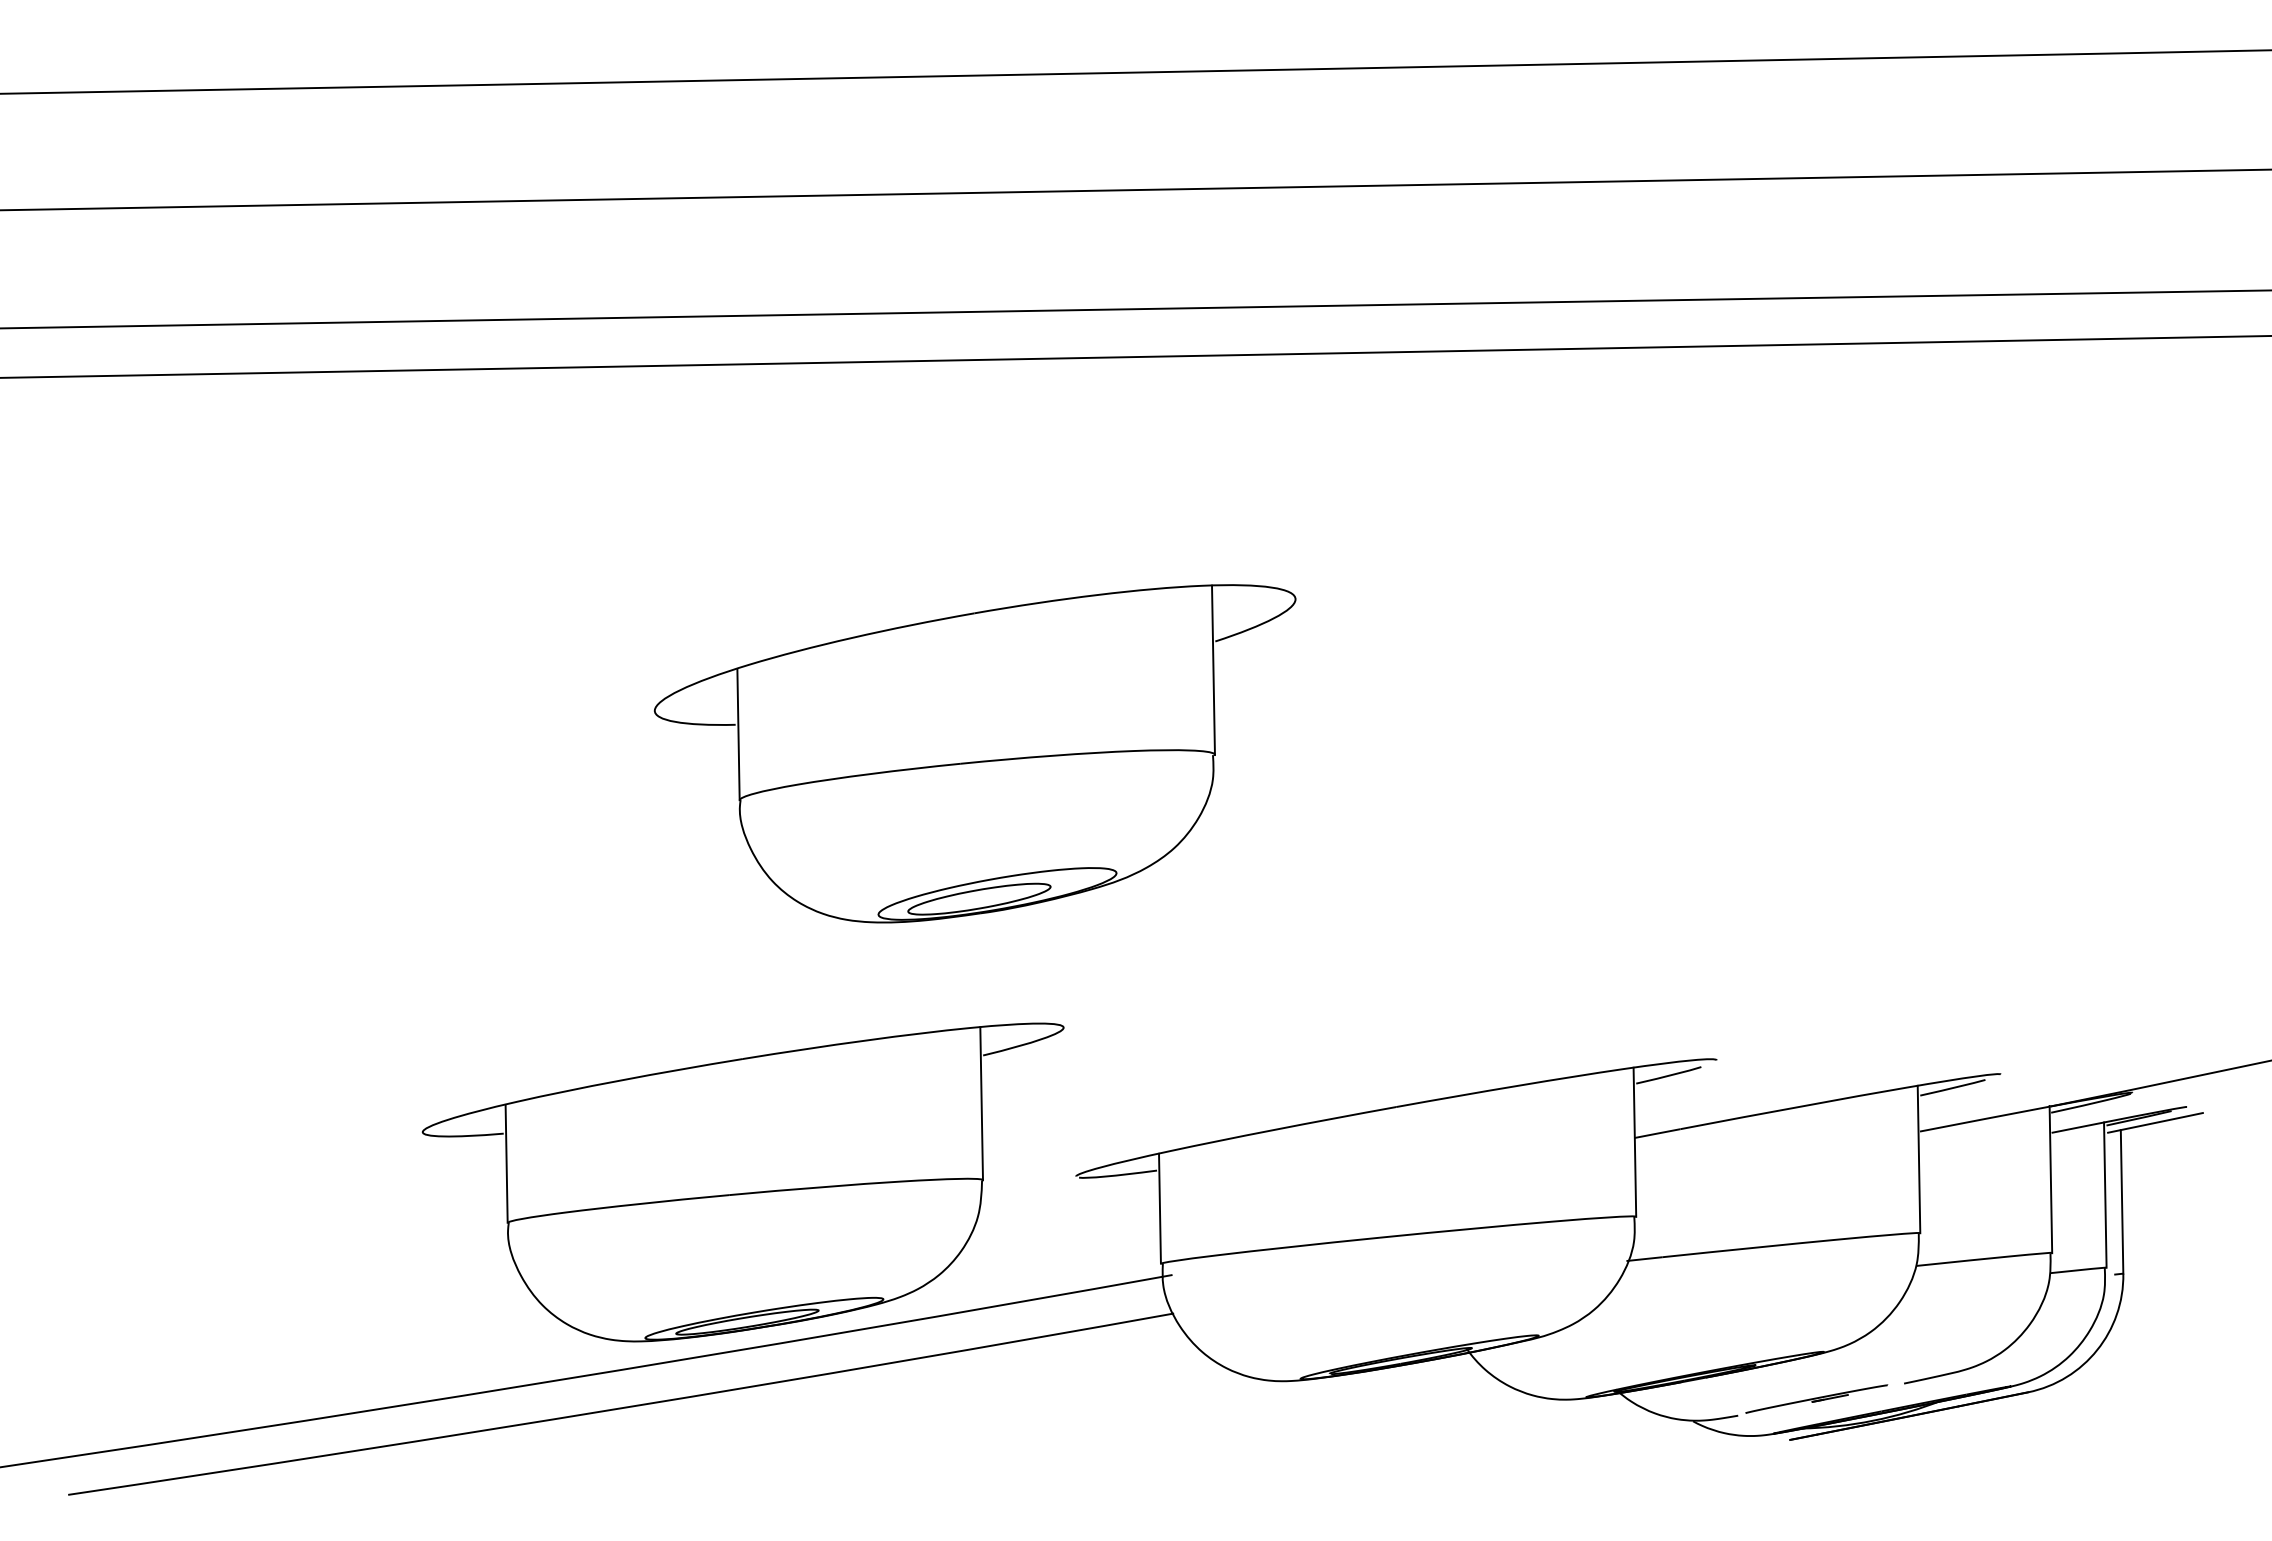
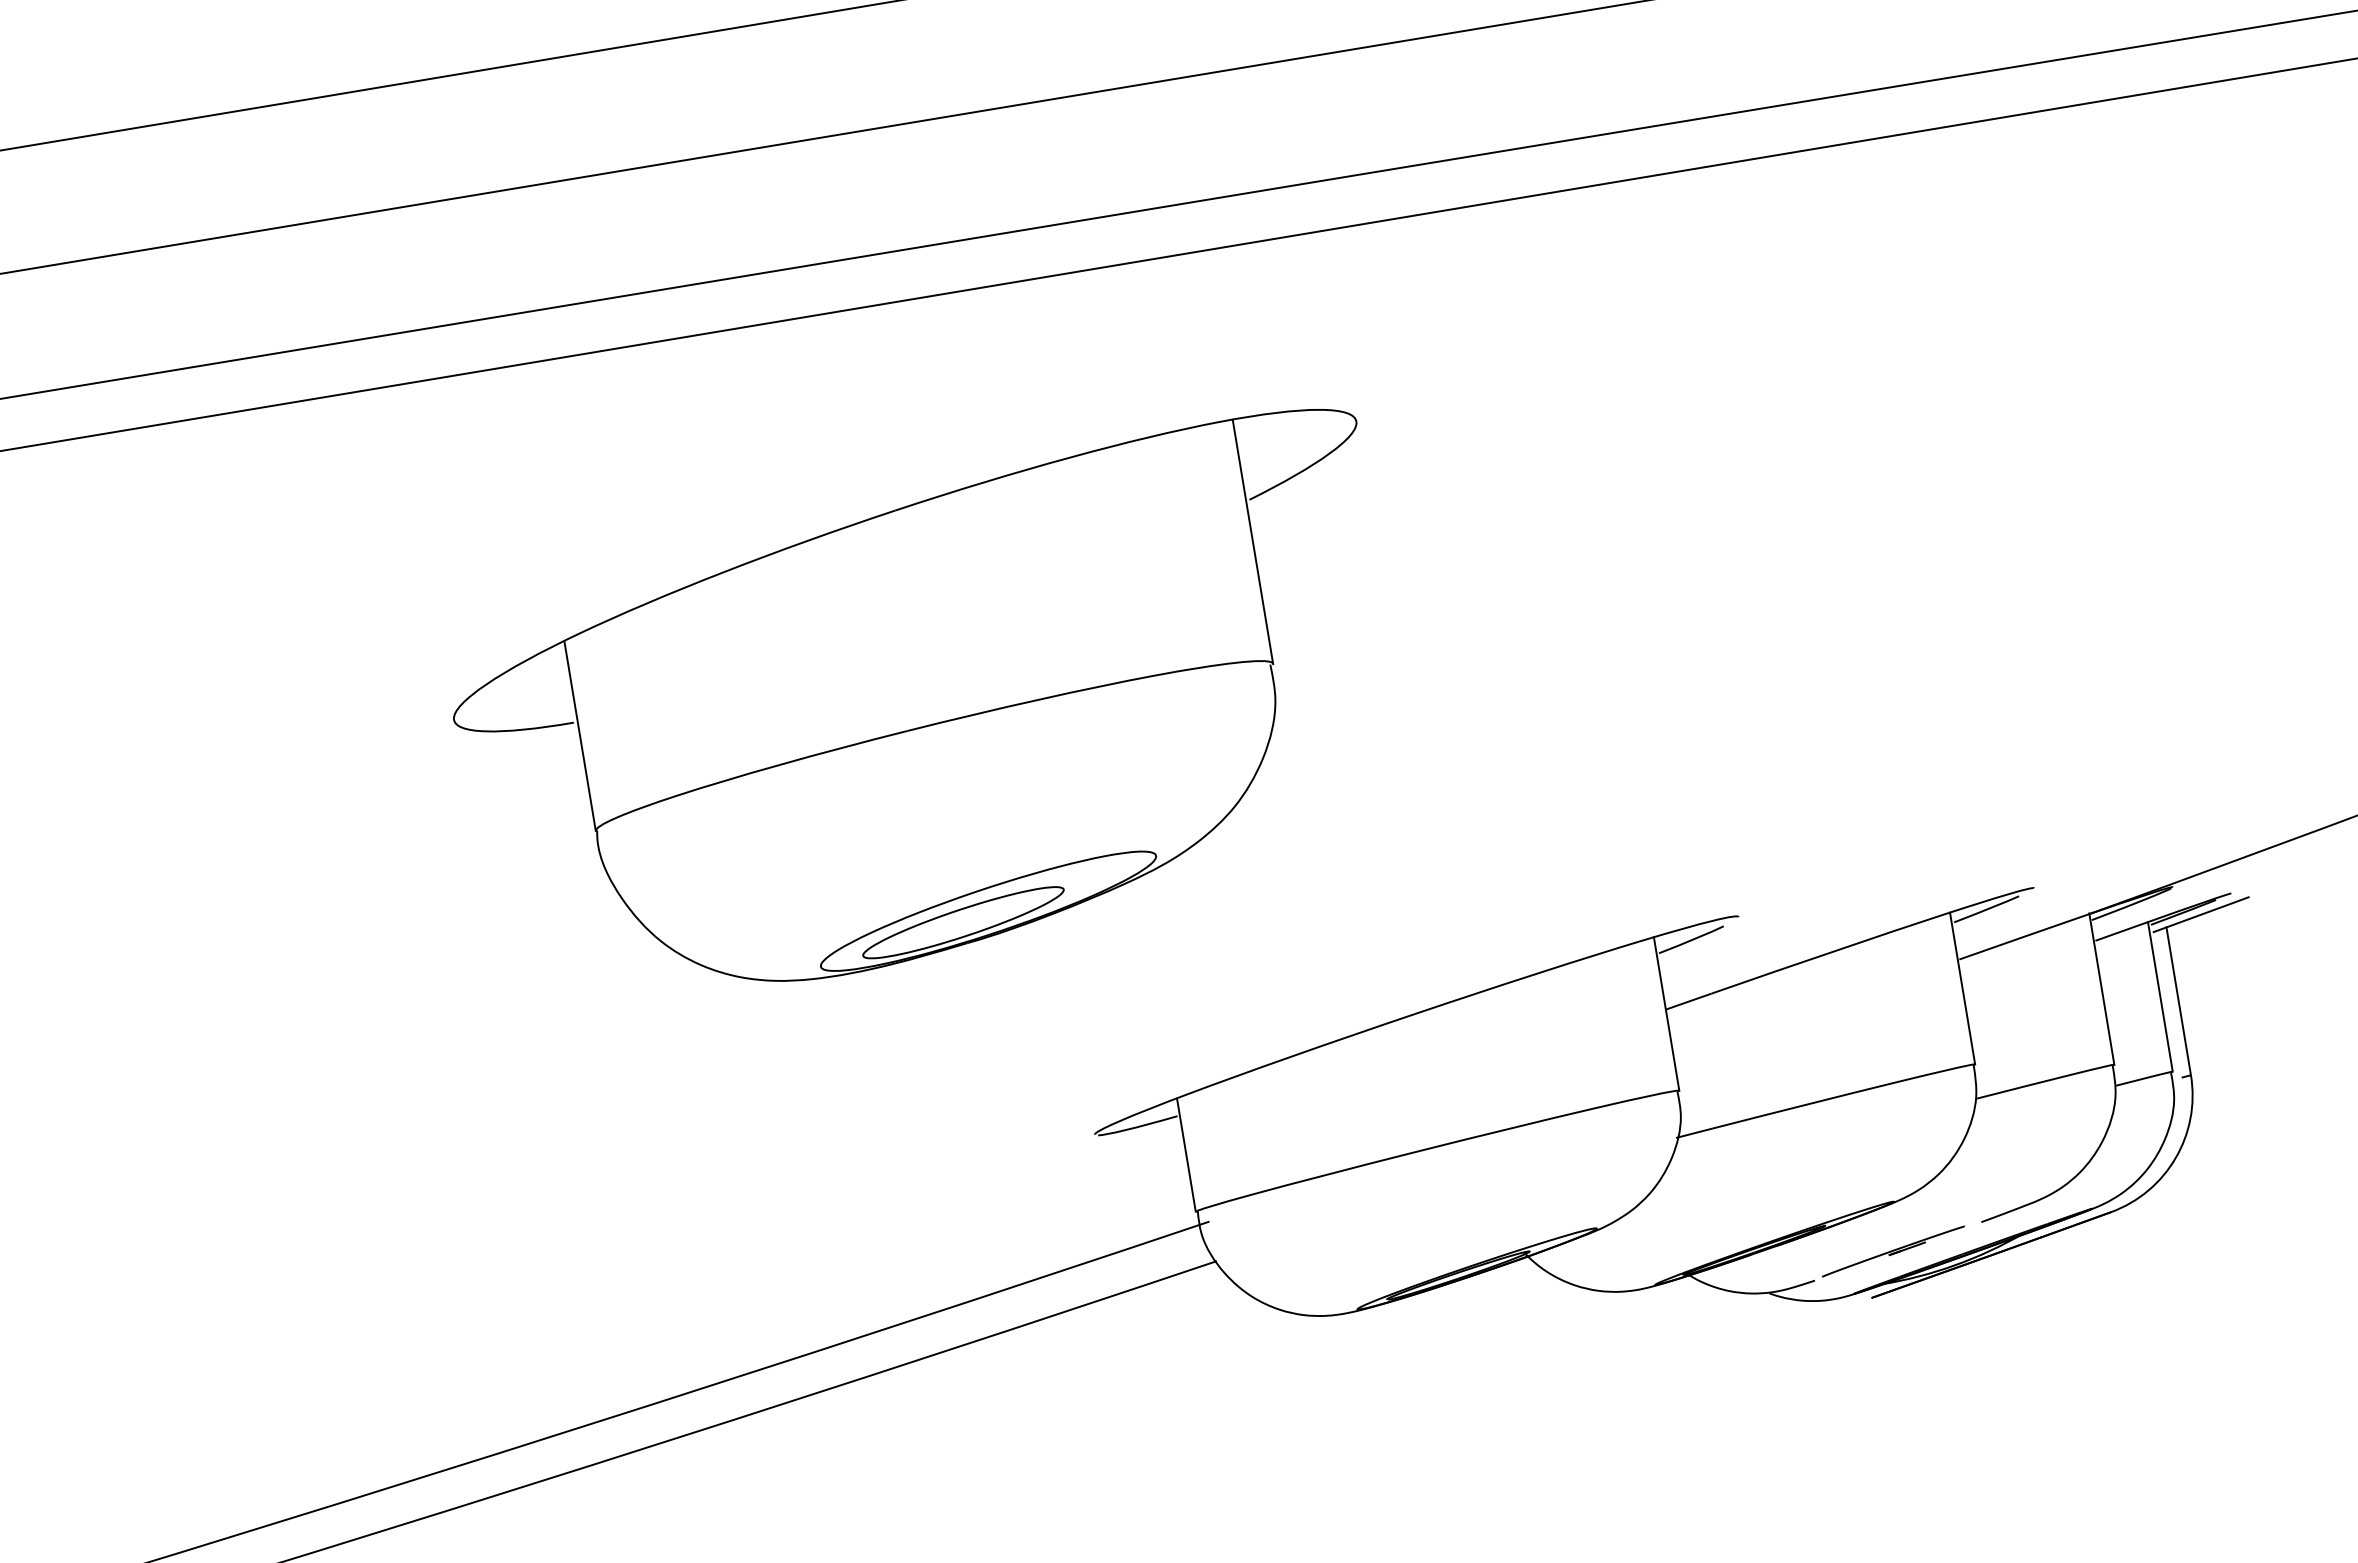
part: (974, 753) -> (925, 713), size x1.4
part: (742, 1182) -> (751, 1191), removed

